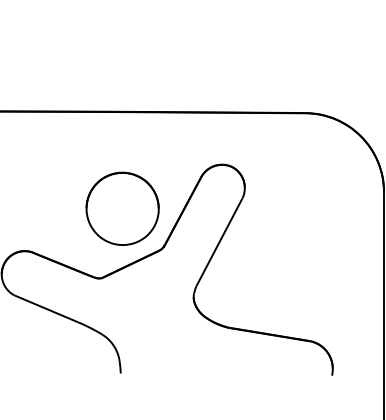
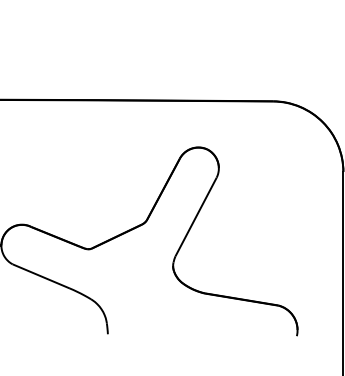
part: (122, 208) -> (109, 186), removed

